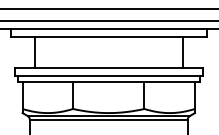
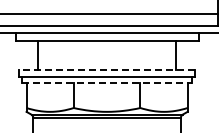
line: (109, 67) -> (107, 69), solid -> dashed
line: (109, 81) -> (107, 82), solid -> dashed

